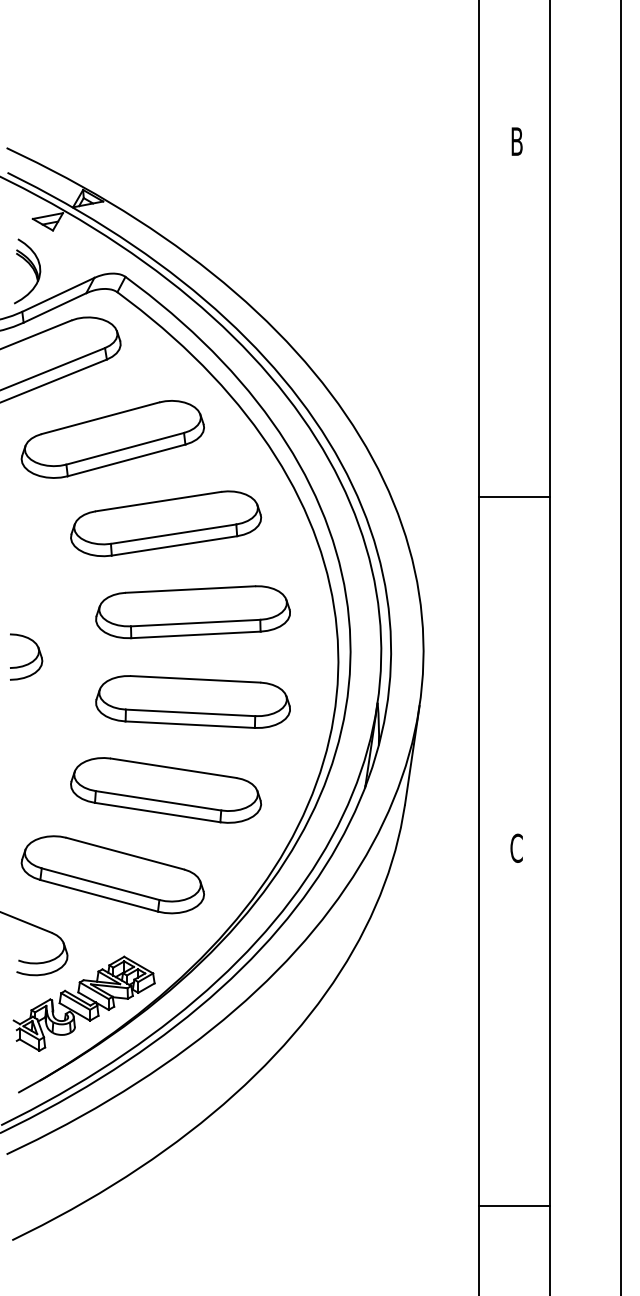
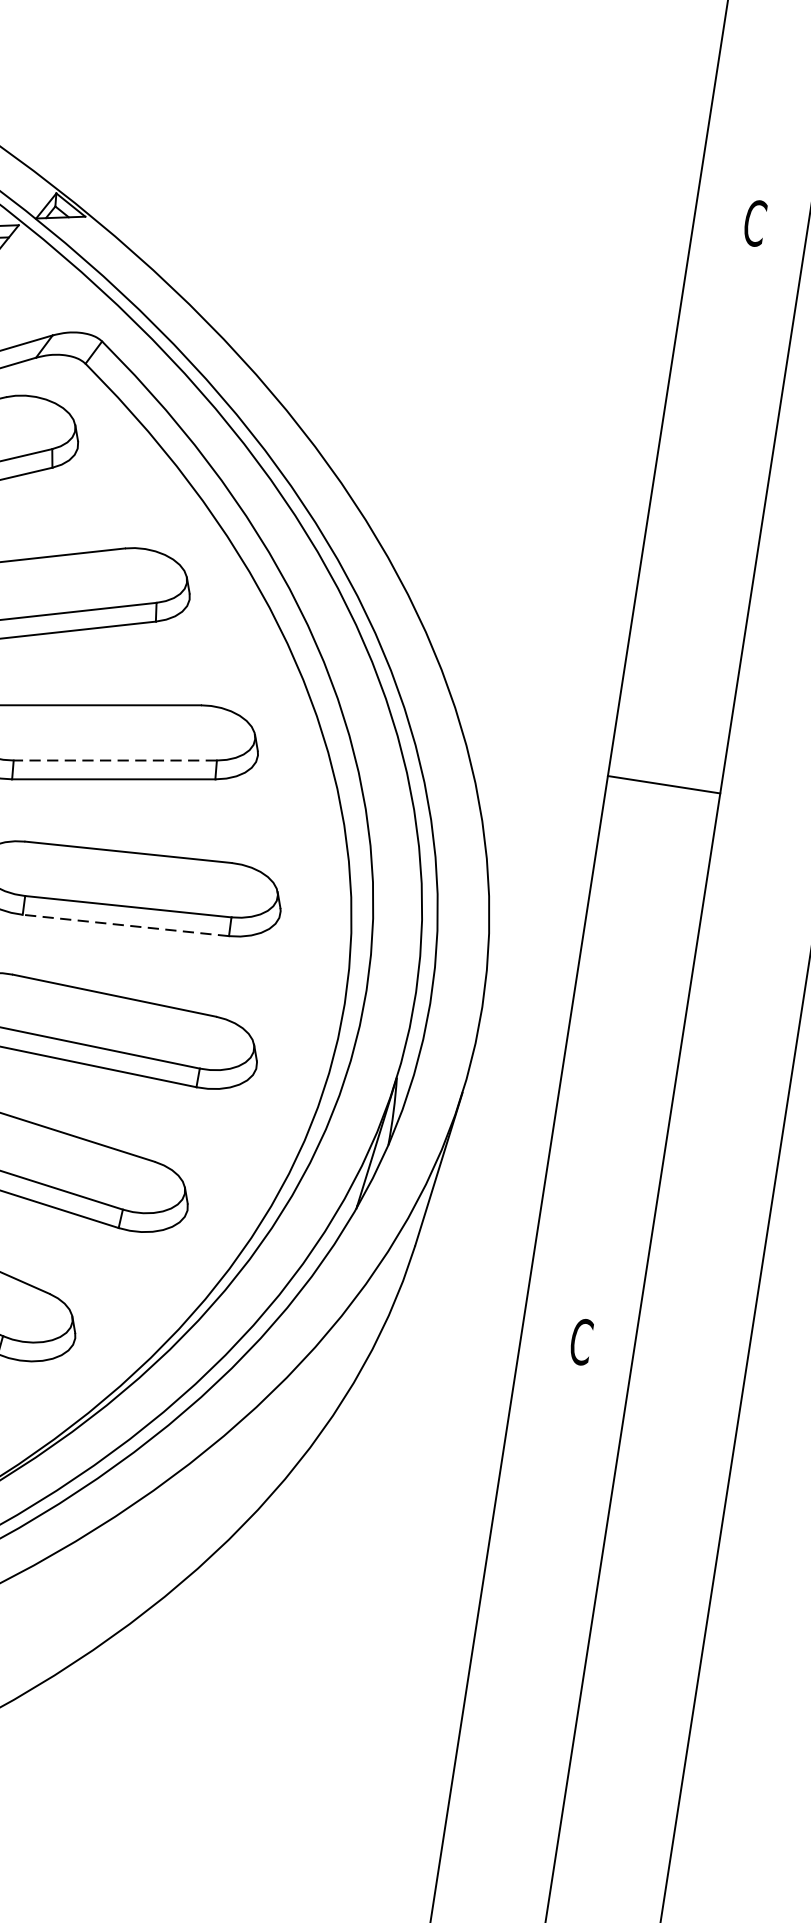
text: (516, 141) -> (754, 222), B -> C
line: (173, 534) -> (114, 761), solid -> dashed
line: (195, 634) -> (125, 924), solid -> dashed
line: (514, 1206) -> (490, 1908), removed

